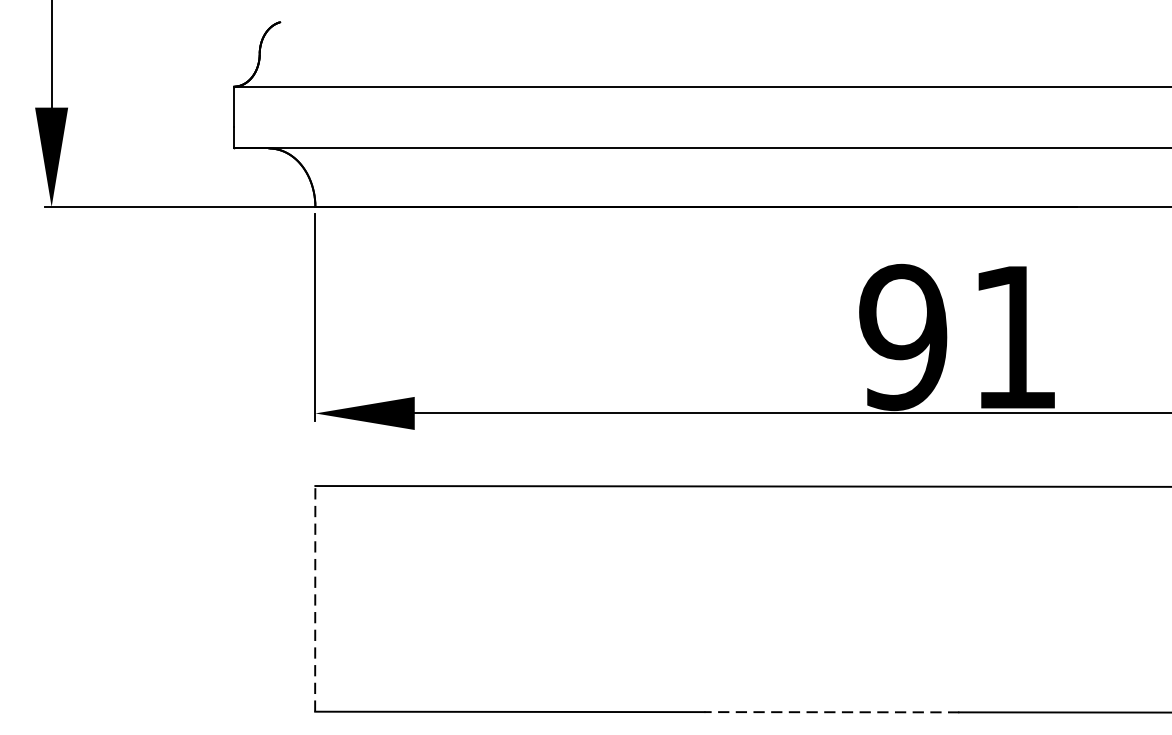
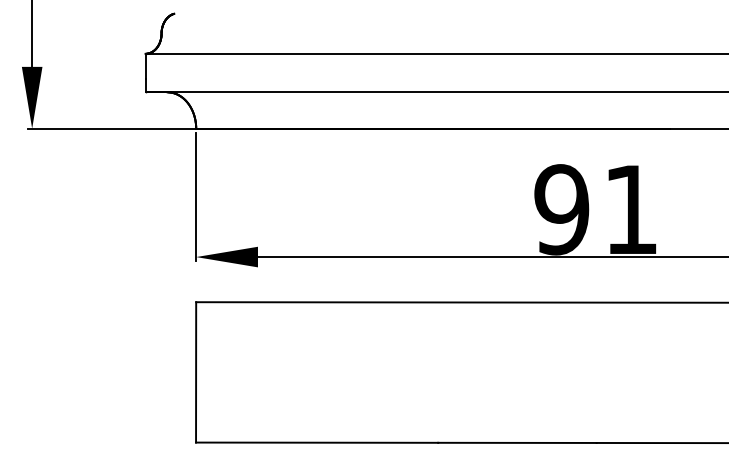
line: (315, 597) -> (196, 371), dashed -> solid
line: (830, 711) -> (516, 442), dashed -> solid

